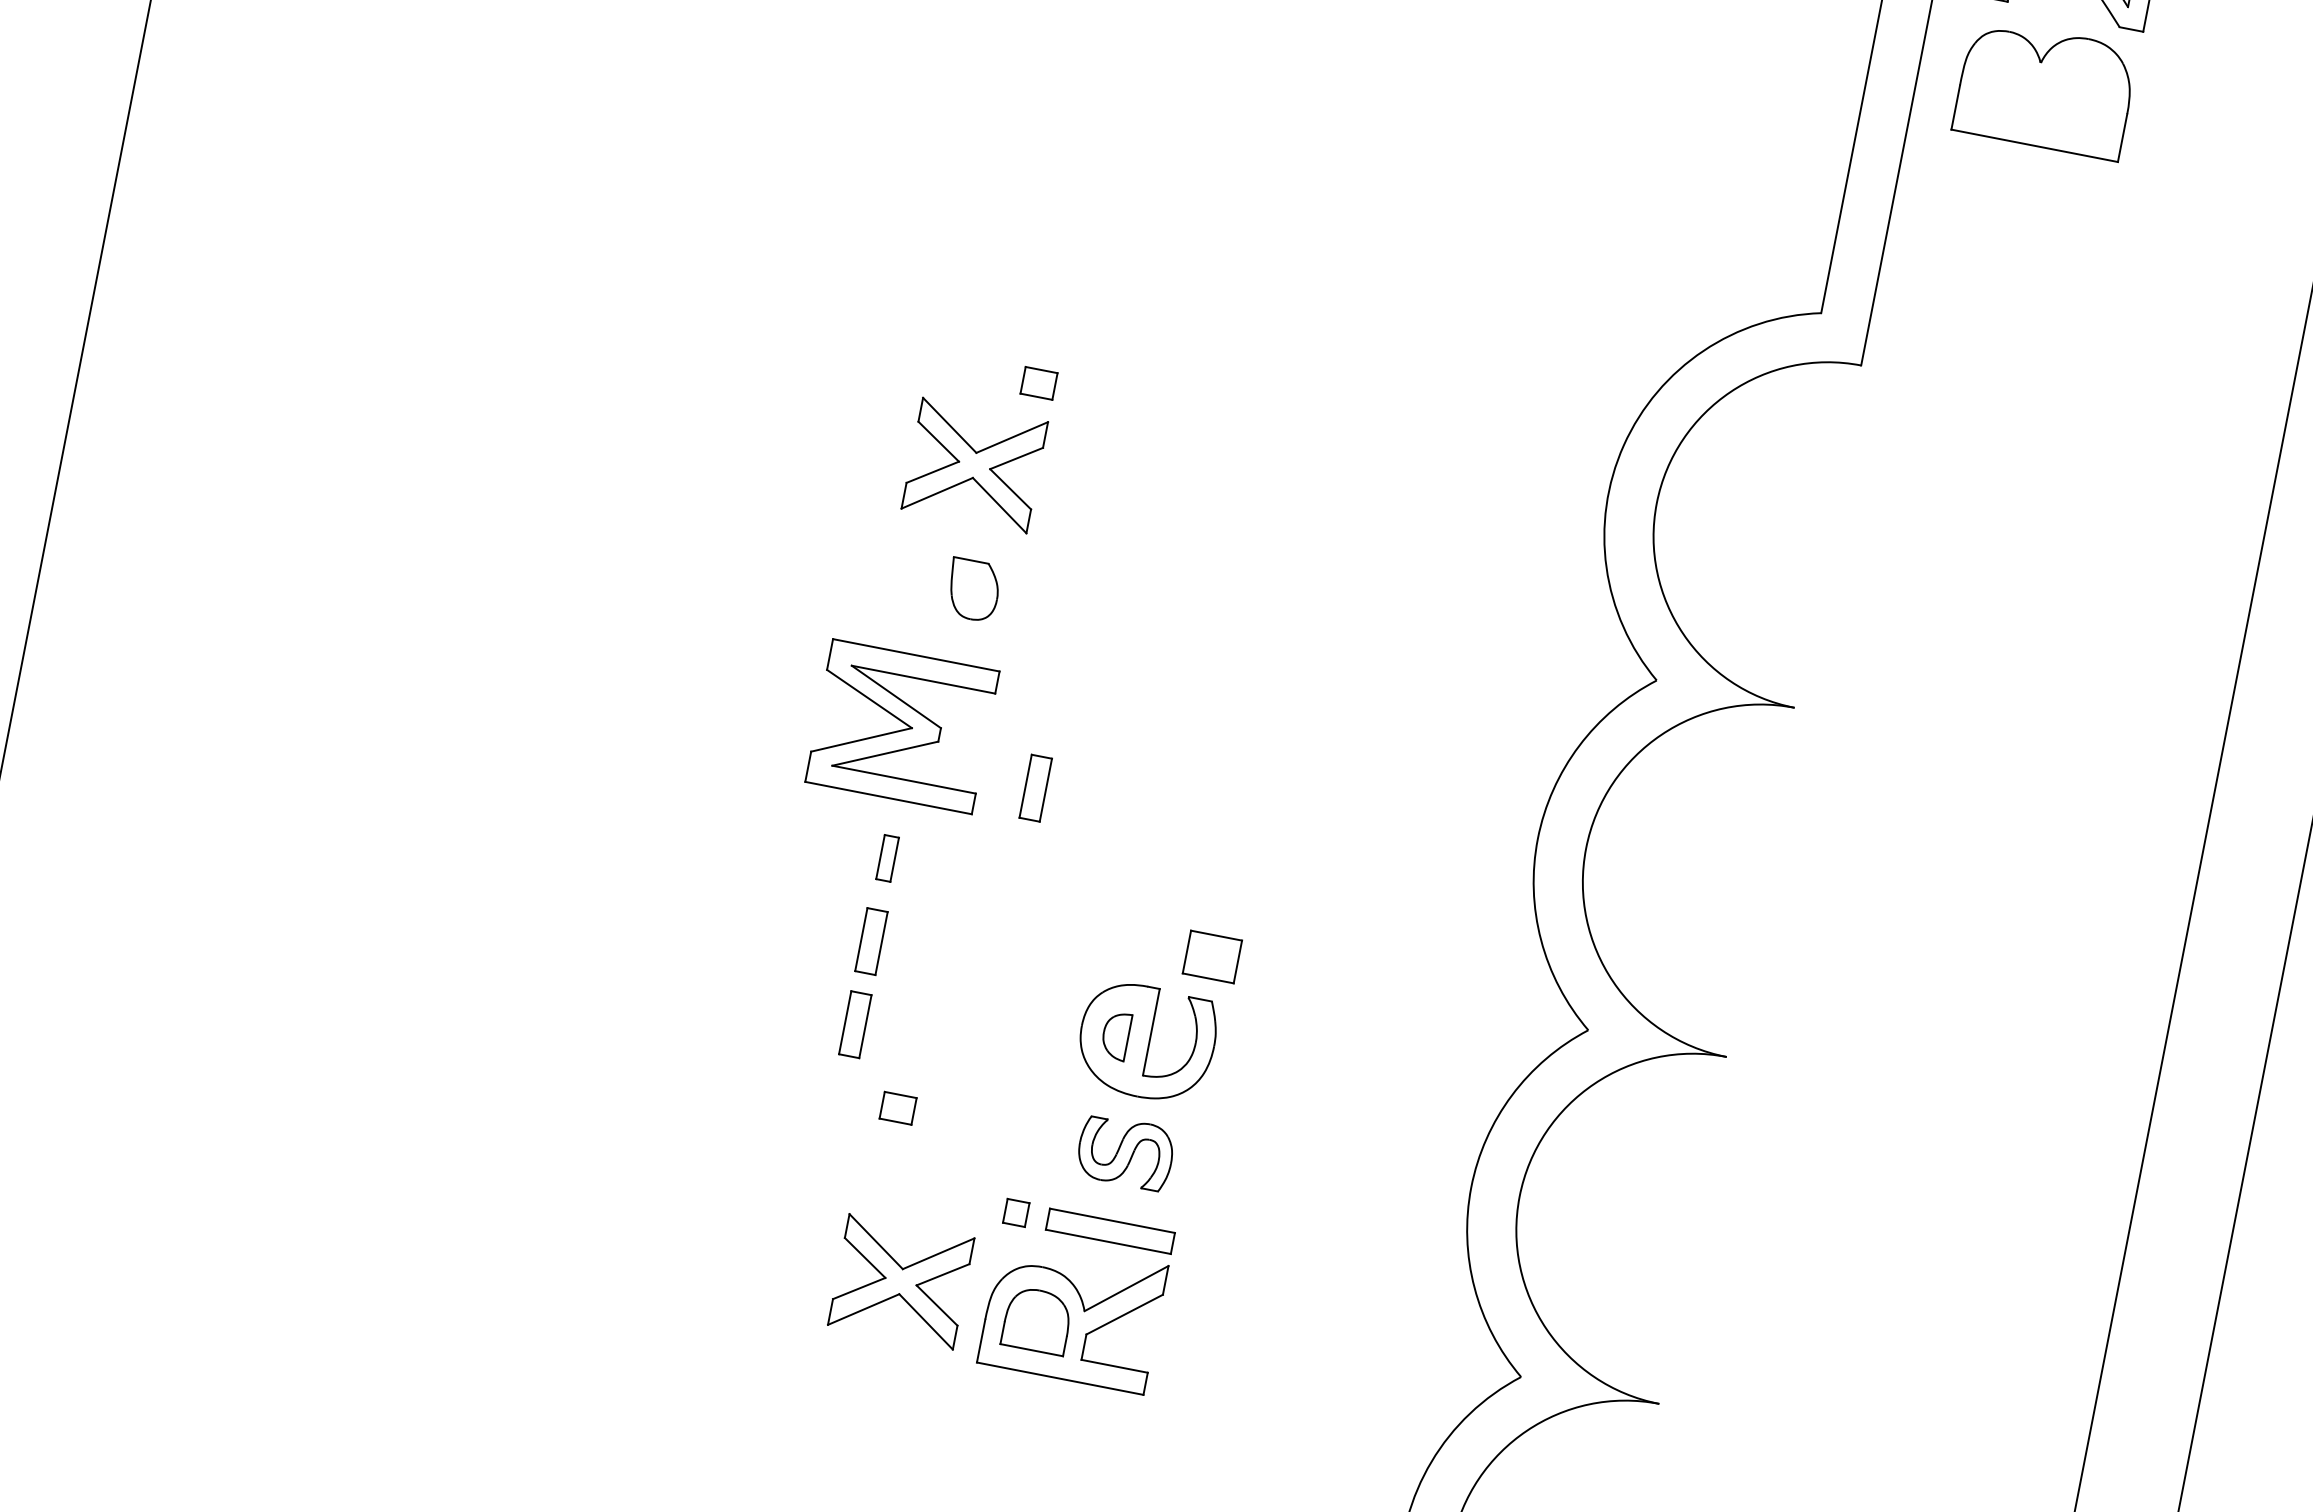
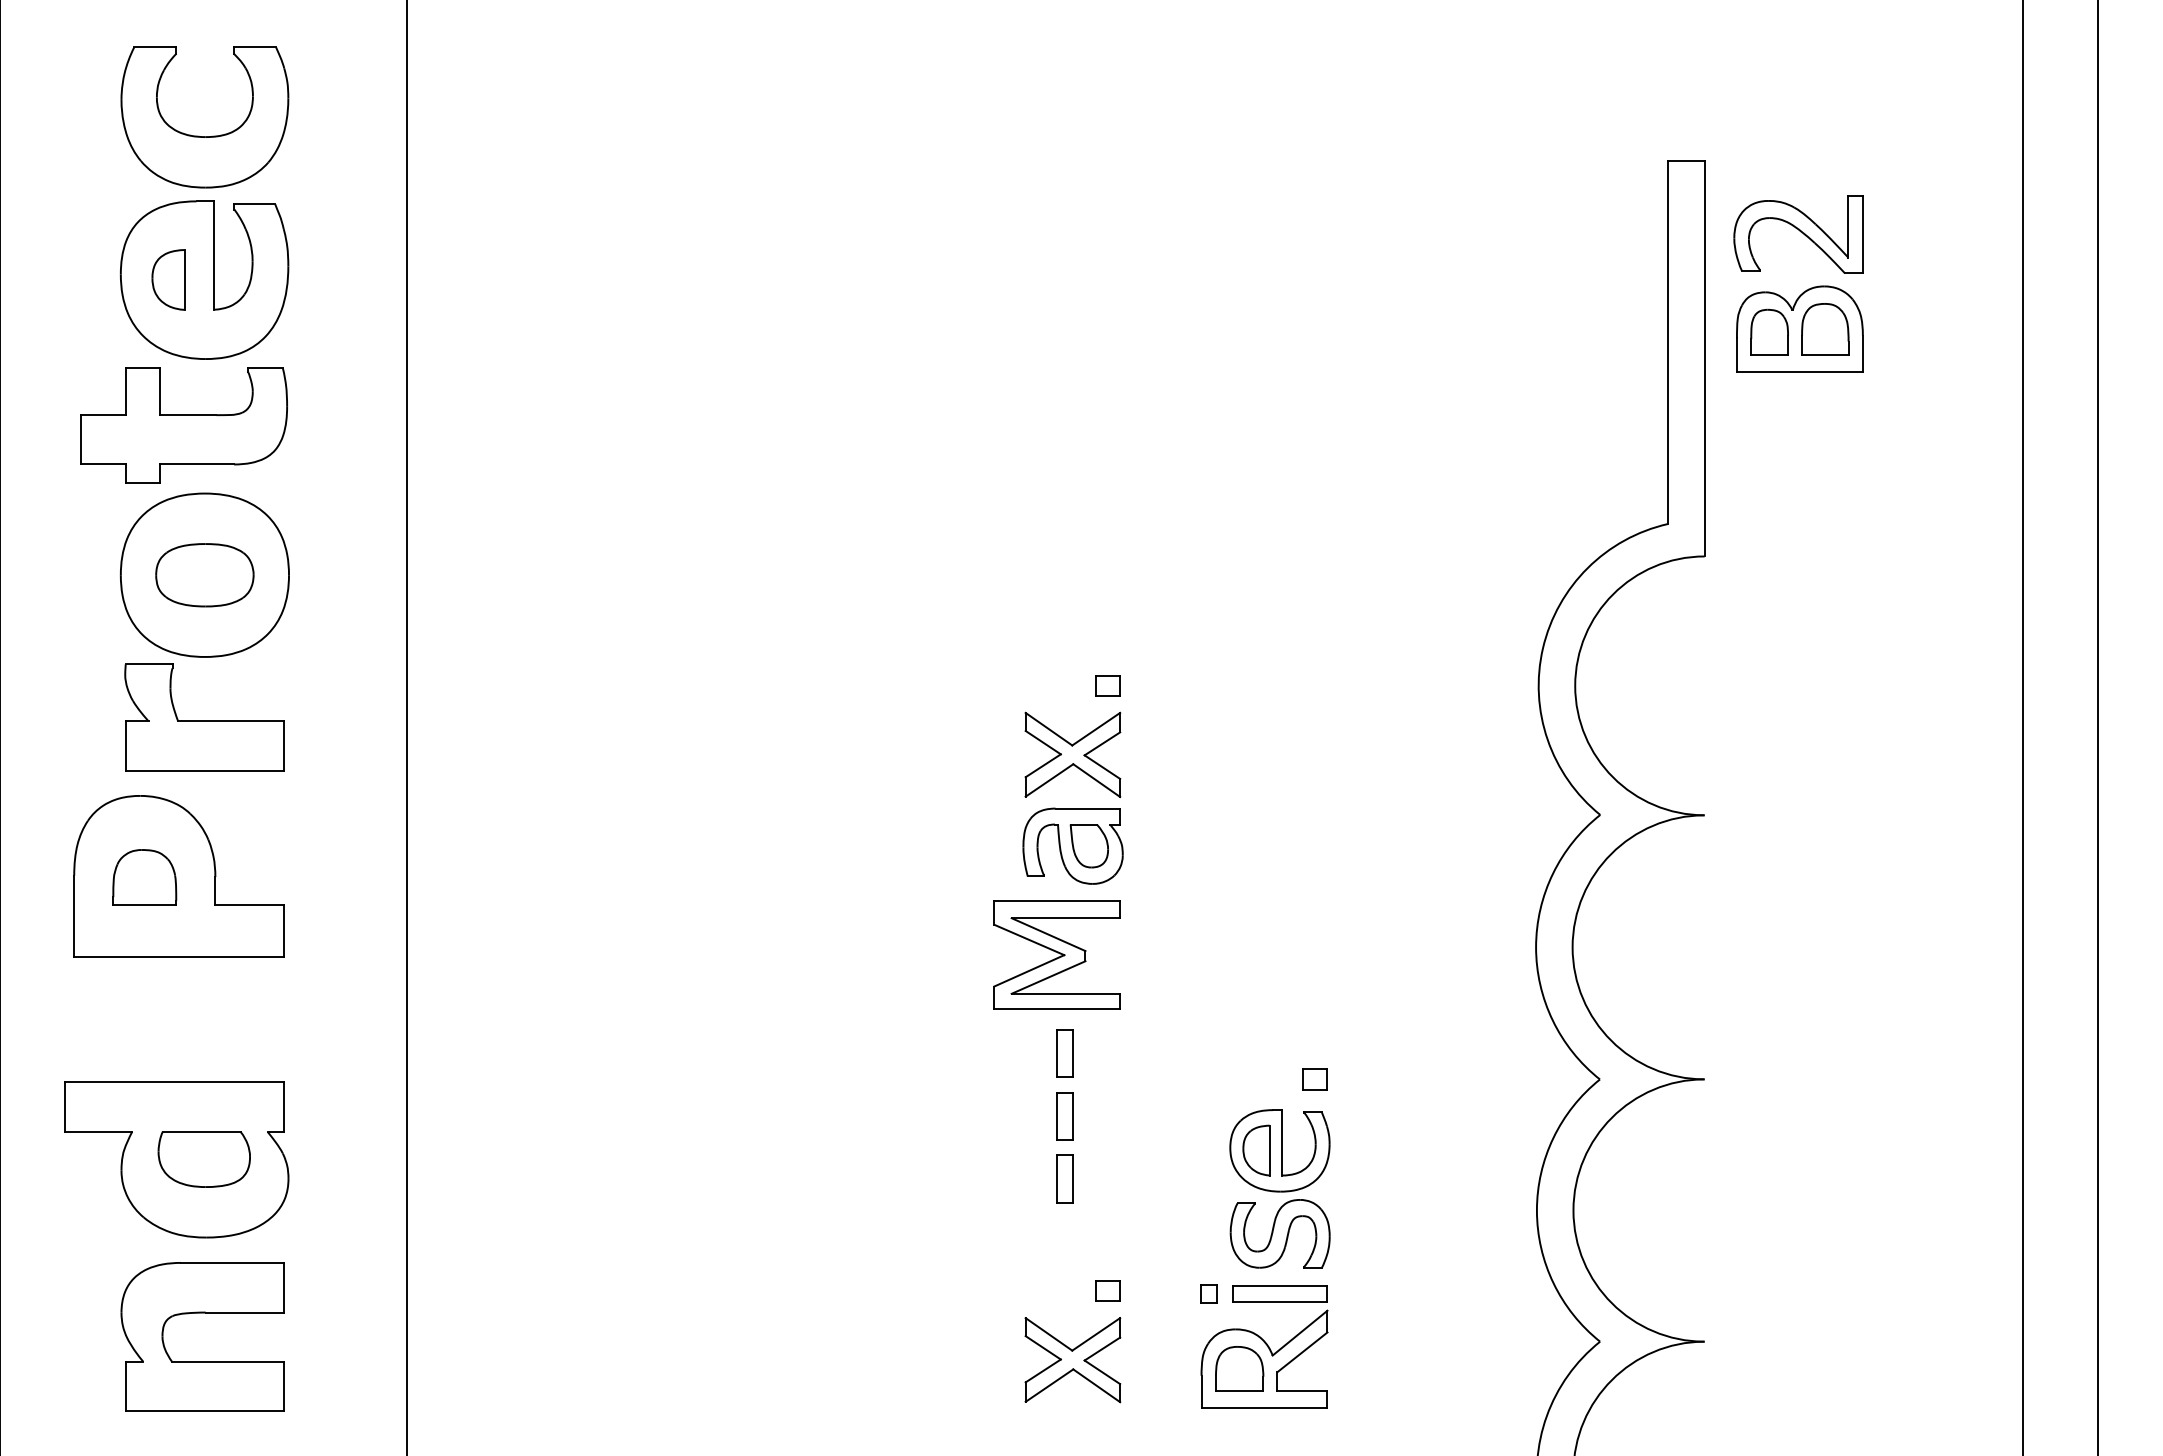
part: (2004, 84) -> (1769, 331), added
part: (2079, 96) -> (1825, 329), added
part: (950, 585) -> (1072, 845), added
part: (1035, 788) -> (1162, 981), removed
part: (886, 858) -> (1064, 1053), size x1.43
part: (1210, 956) -> (1314, 1079), size x0.62
part: (1115, 1035) -> (1256, 1150), size x1.43
part: (897, 1107) -> (1107, 1290), moved
part: (1124, 1151) -> (1279, 1233), size x1.43
part: (900, 1282) -> (1072, 1360), moved

